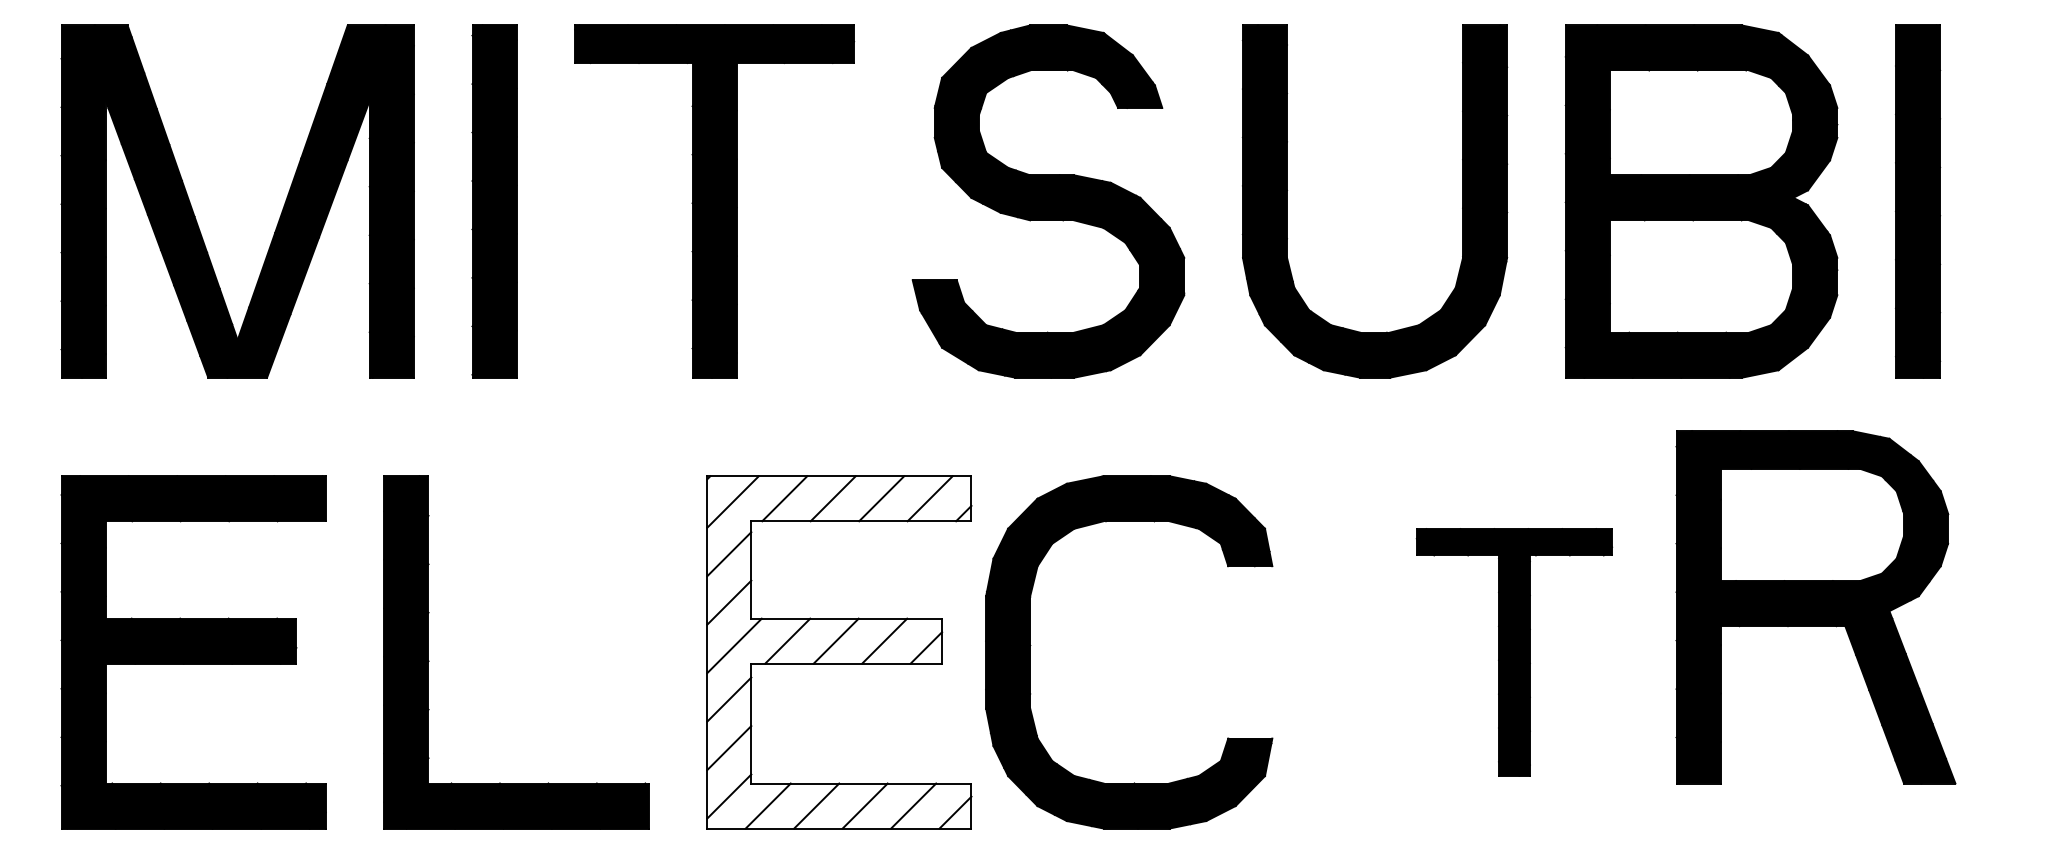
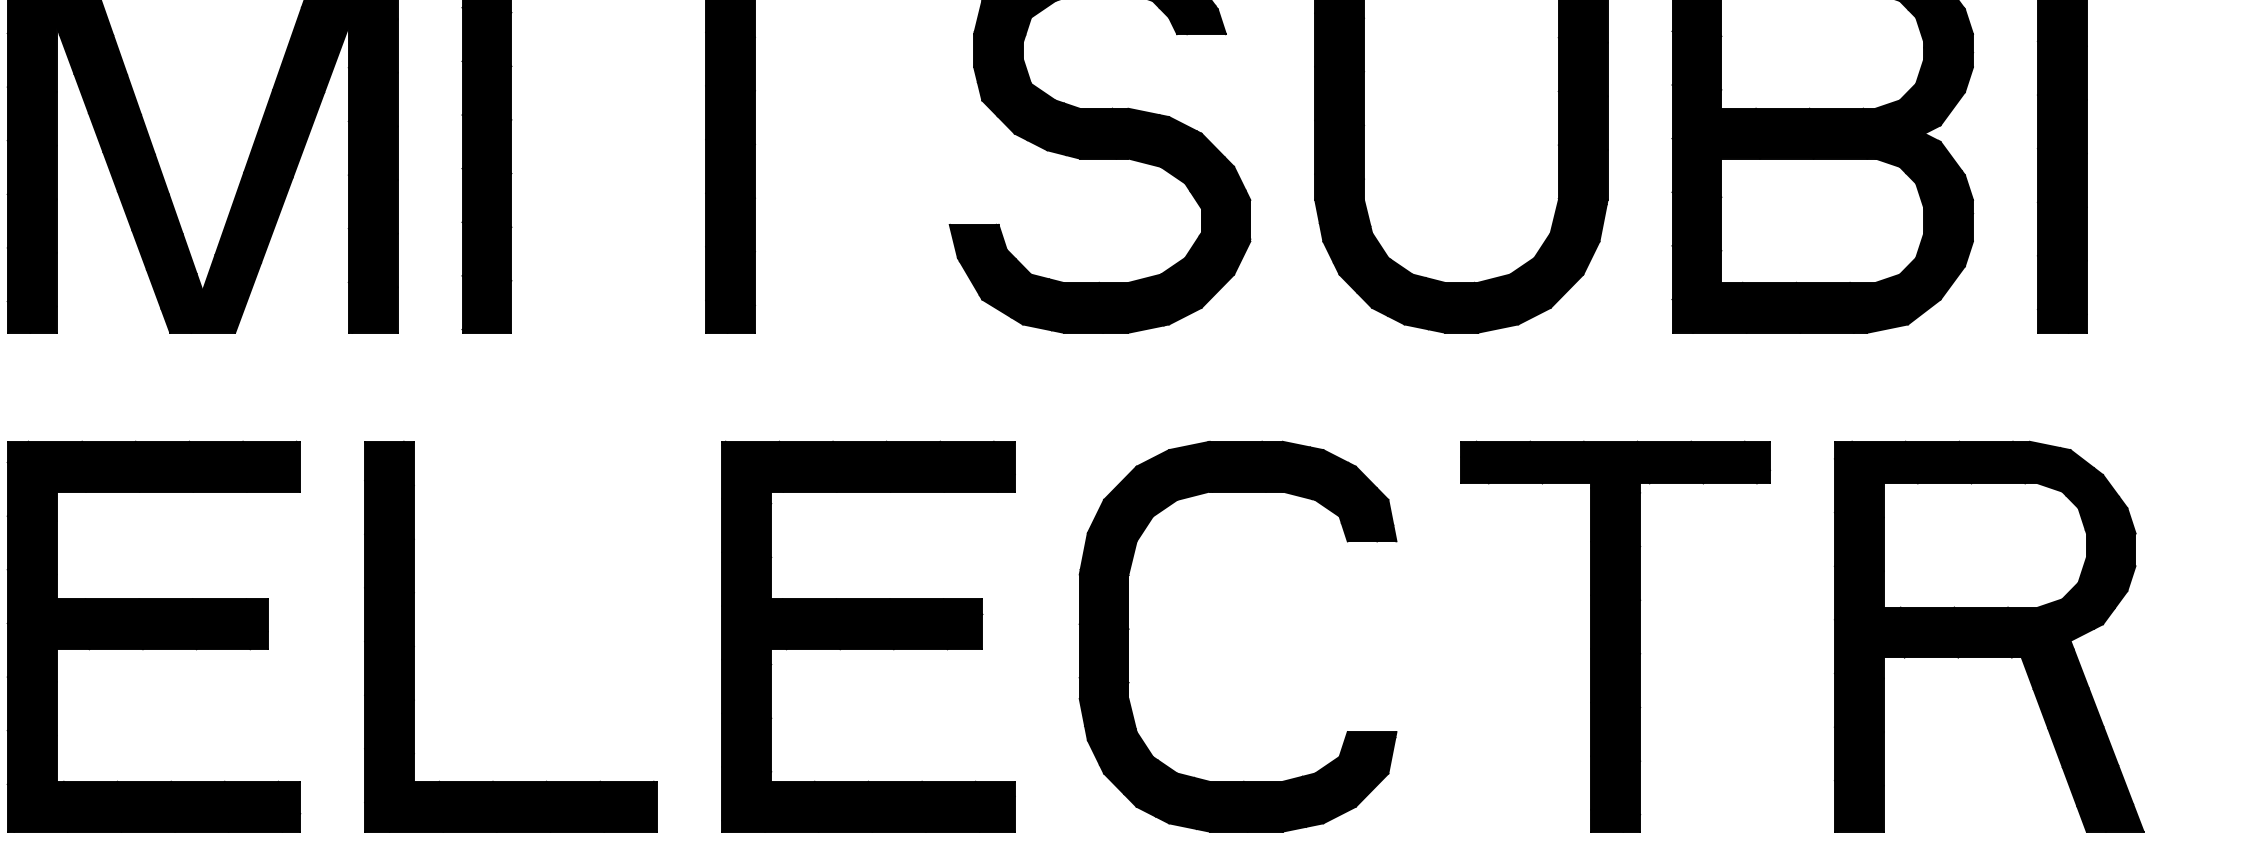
part: (1815, 607) -> (1988, 636), moved
part: (1031, 645) -> (1129, 629), moved
fill: (839, 652) -> (868, 636), added
part: (1514, 652) -> (1615, 636), size x1.43

